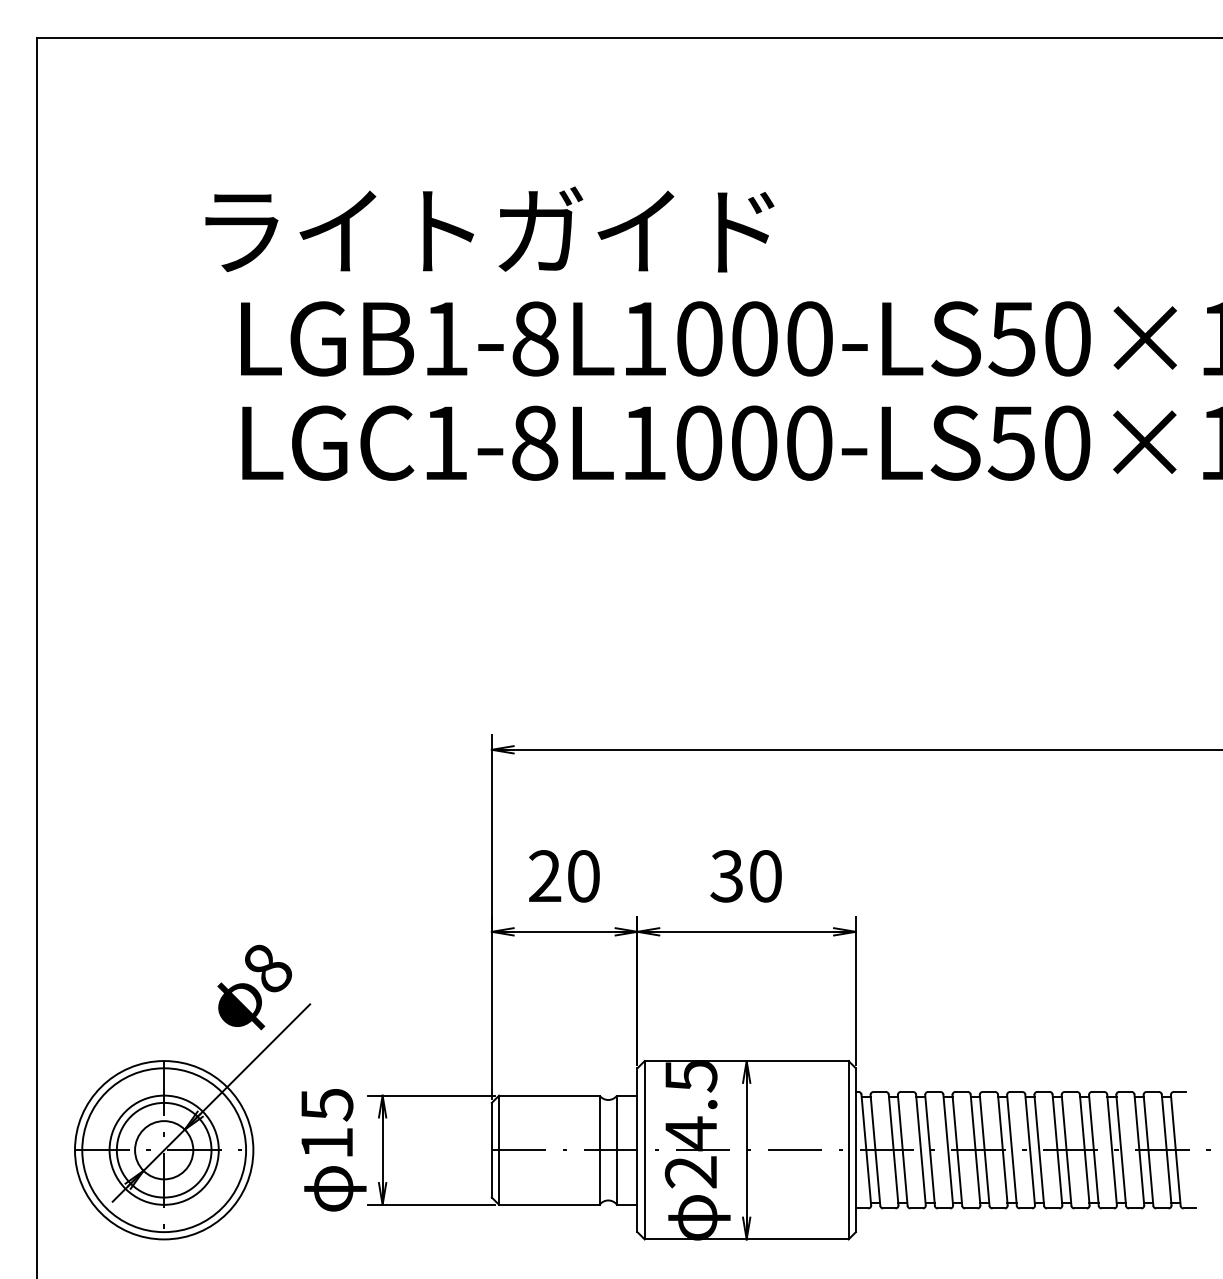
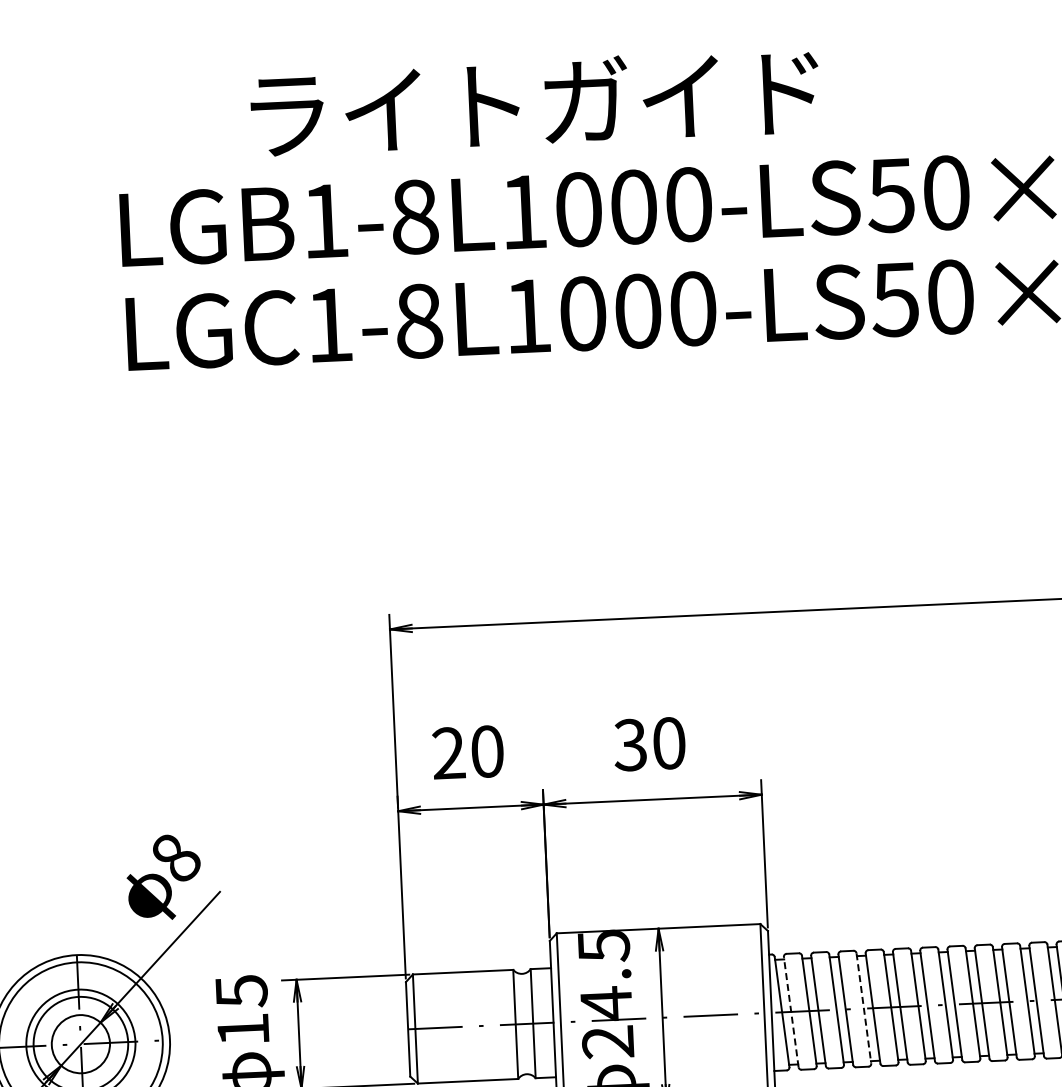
text: (489, 229) -> (534, 102), moved
line: (948, 1149) -> (864, 1007), solid -> dashed
line: (875, 1150) -> (791, 1012), solid -> dashed

